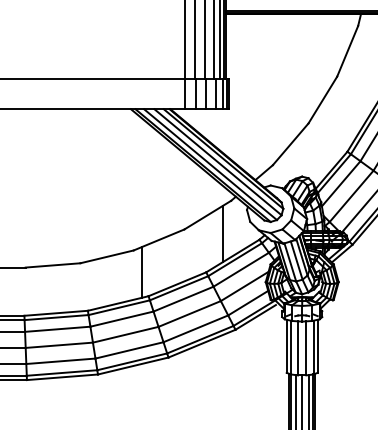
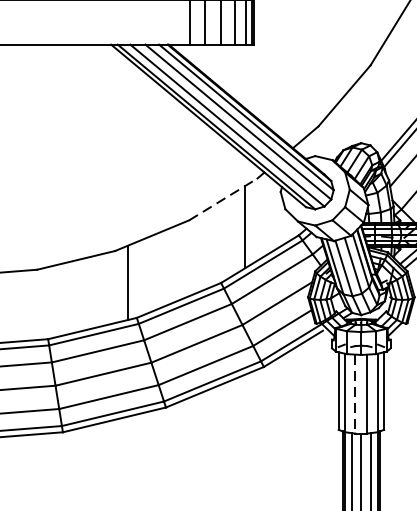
line: (208, 214) -> (224, 198), solid -> dashed
line: (298, 348) -> (355, 394), solid -> dashed

